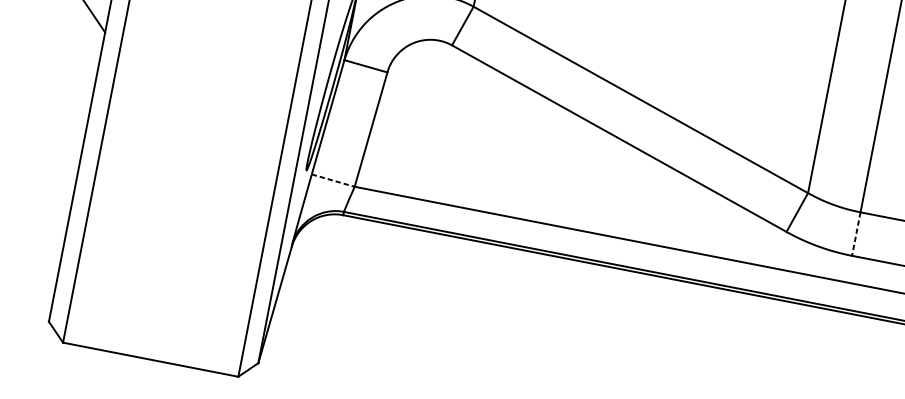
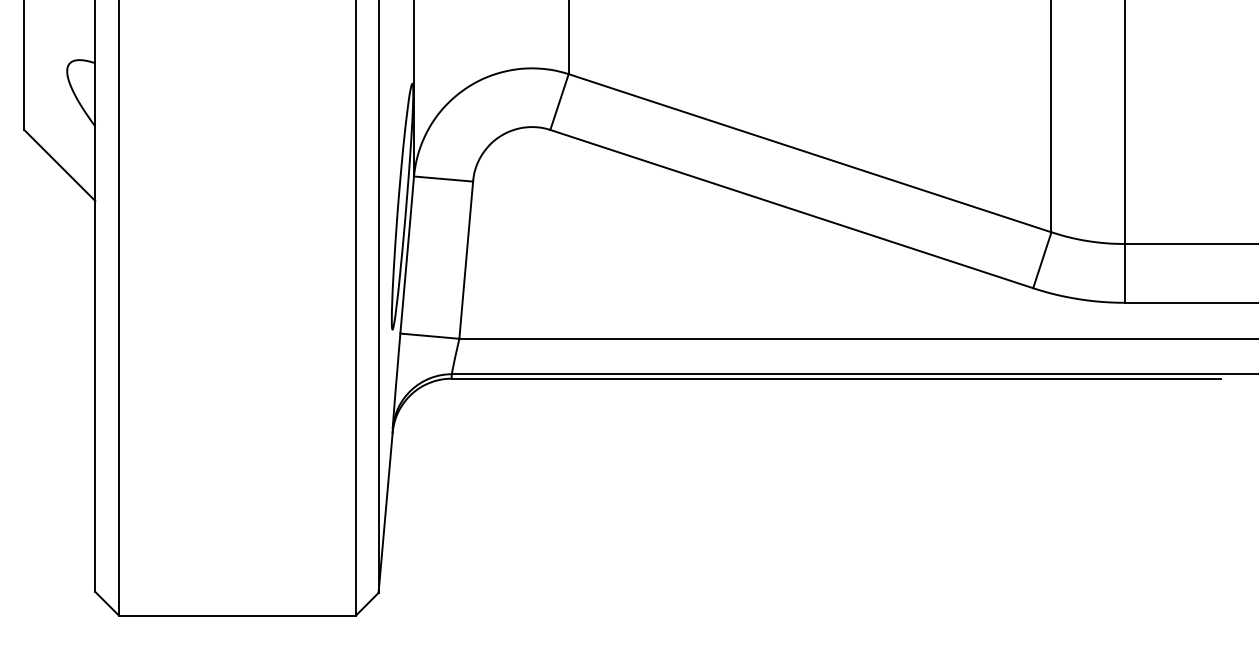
line: (332, 180) -> (429, 336), dashed -> solid
line: (856, 234) -> (1124, 273), dashed -> solid

